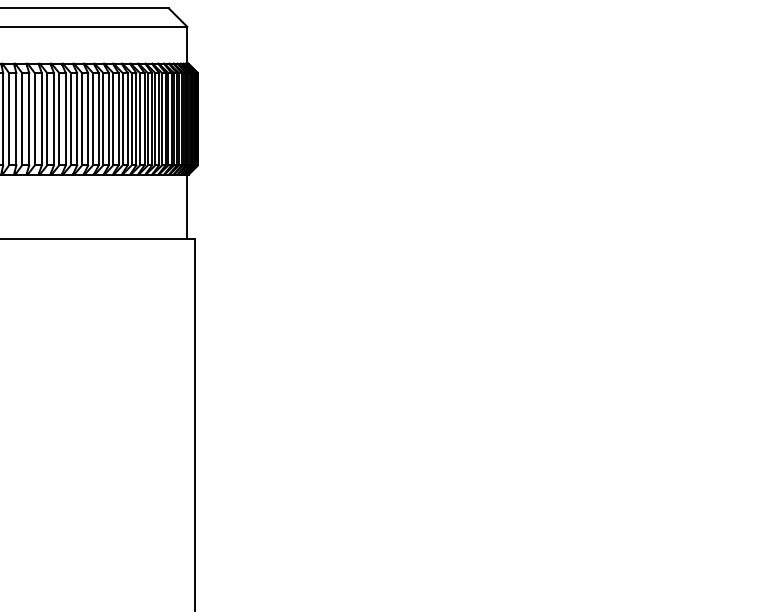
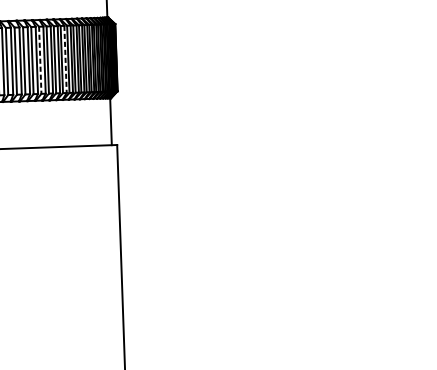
line: (92, 119) -> (39, 60), solid -> dashed
line: (127, 119) -> (65, 59), solid -> dashed

